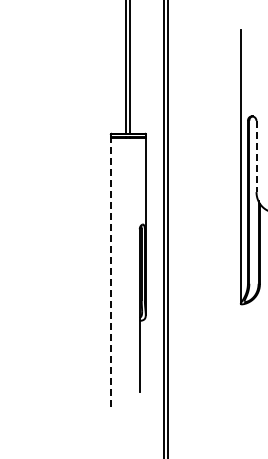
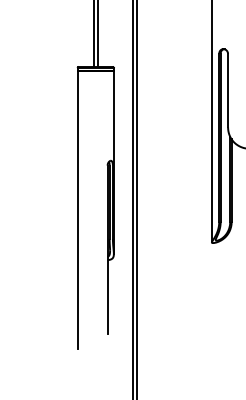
line: (256, 156) -> (228, 90), dashed -> solid
line: (110, 271) -> (77, 209), dashed -> solid

